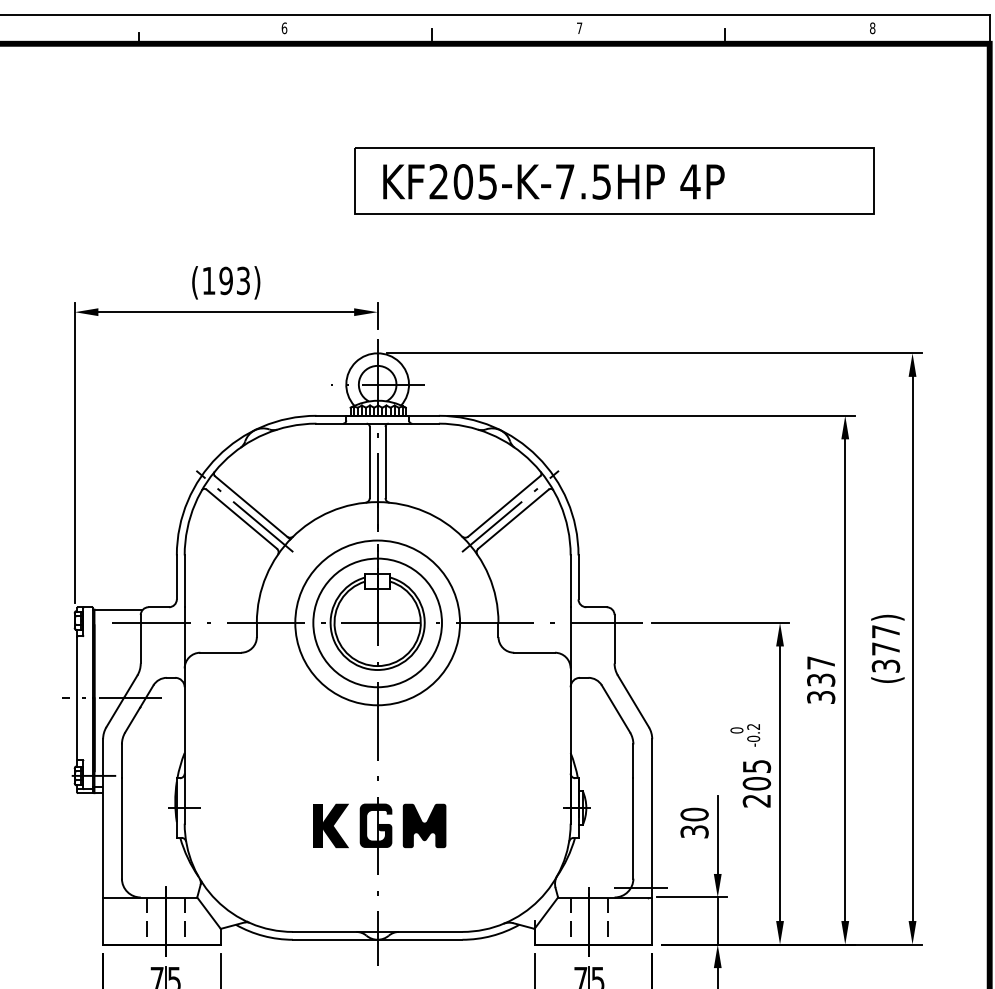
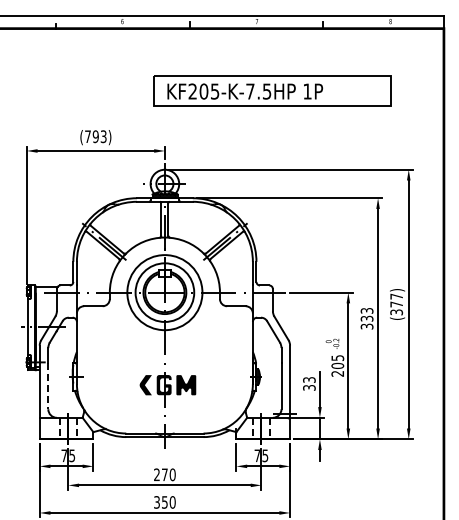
text: (690, 181) -> (307, 91), 4P -> 1P
text: (207, 280) -> (87, 136), (193) -> (793)
text: (819, 662) -> (366, 310), 337 -> 333
text: (694, 815) -> (309, 380), 30 -> 33
fill: (317, 826) -> (137, 385), removed
line: (122, 828) -> (48, 386), solid -> dashed

